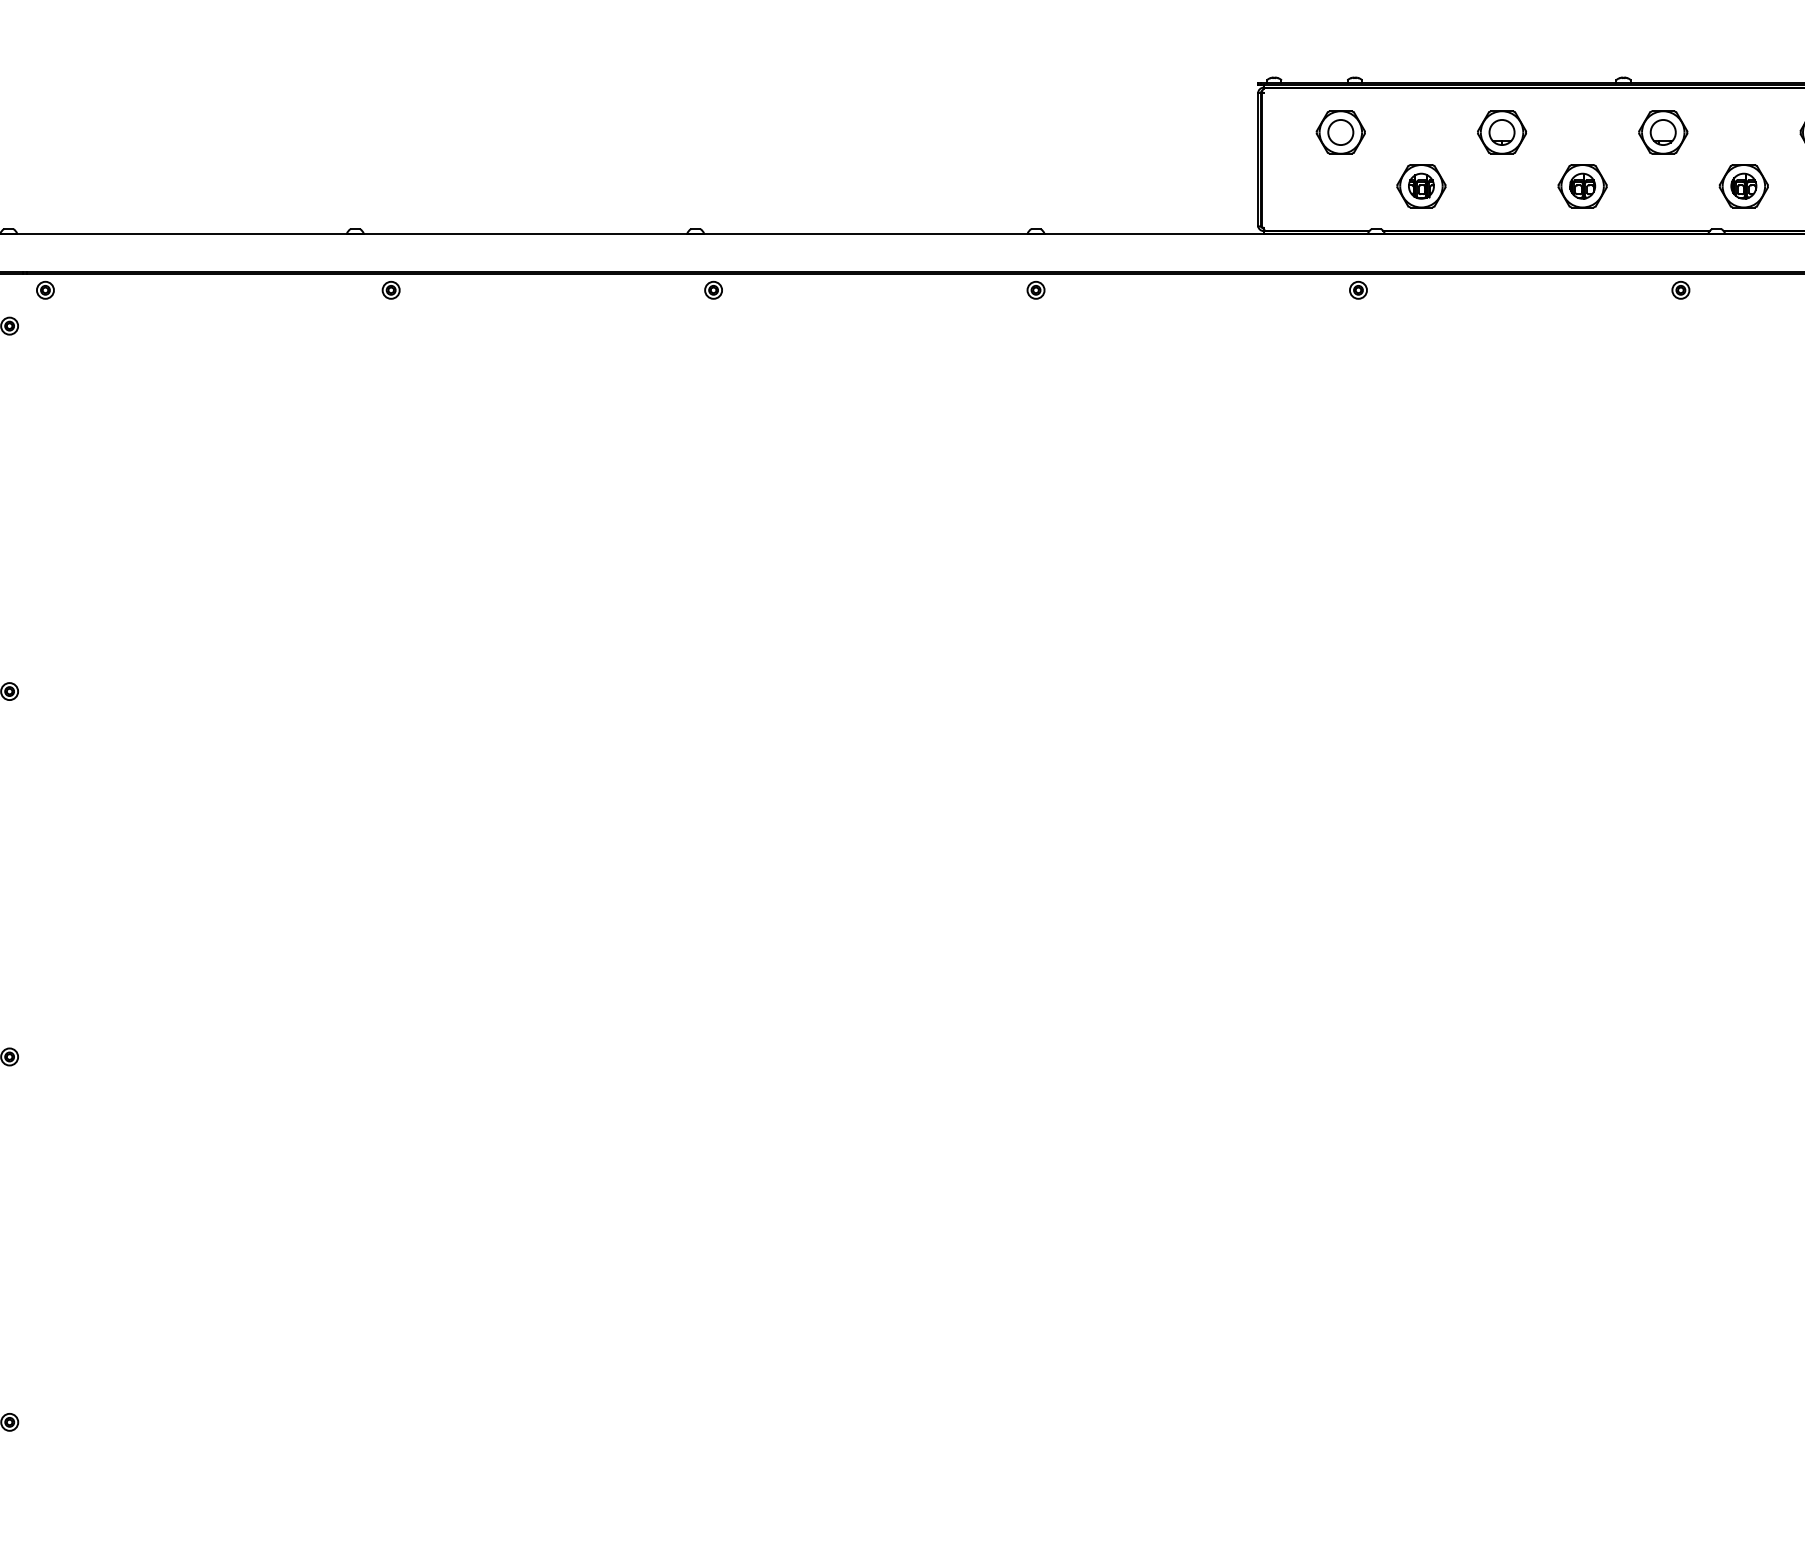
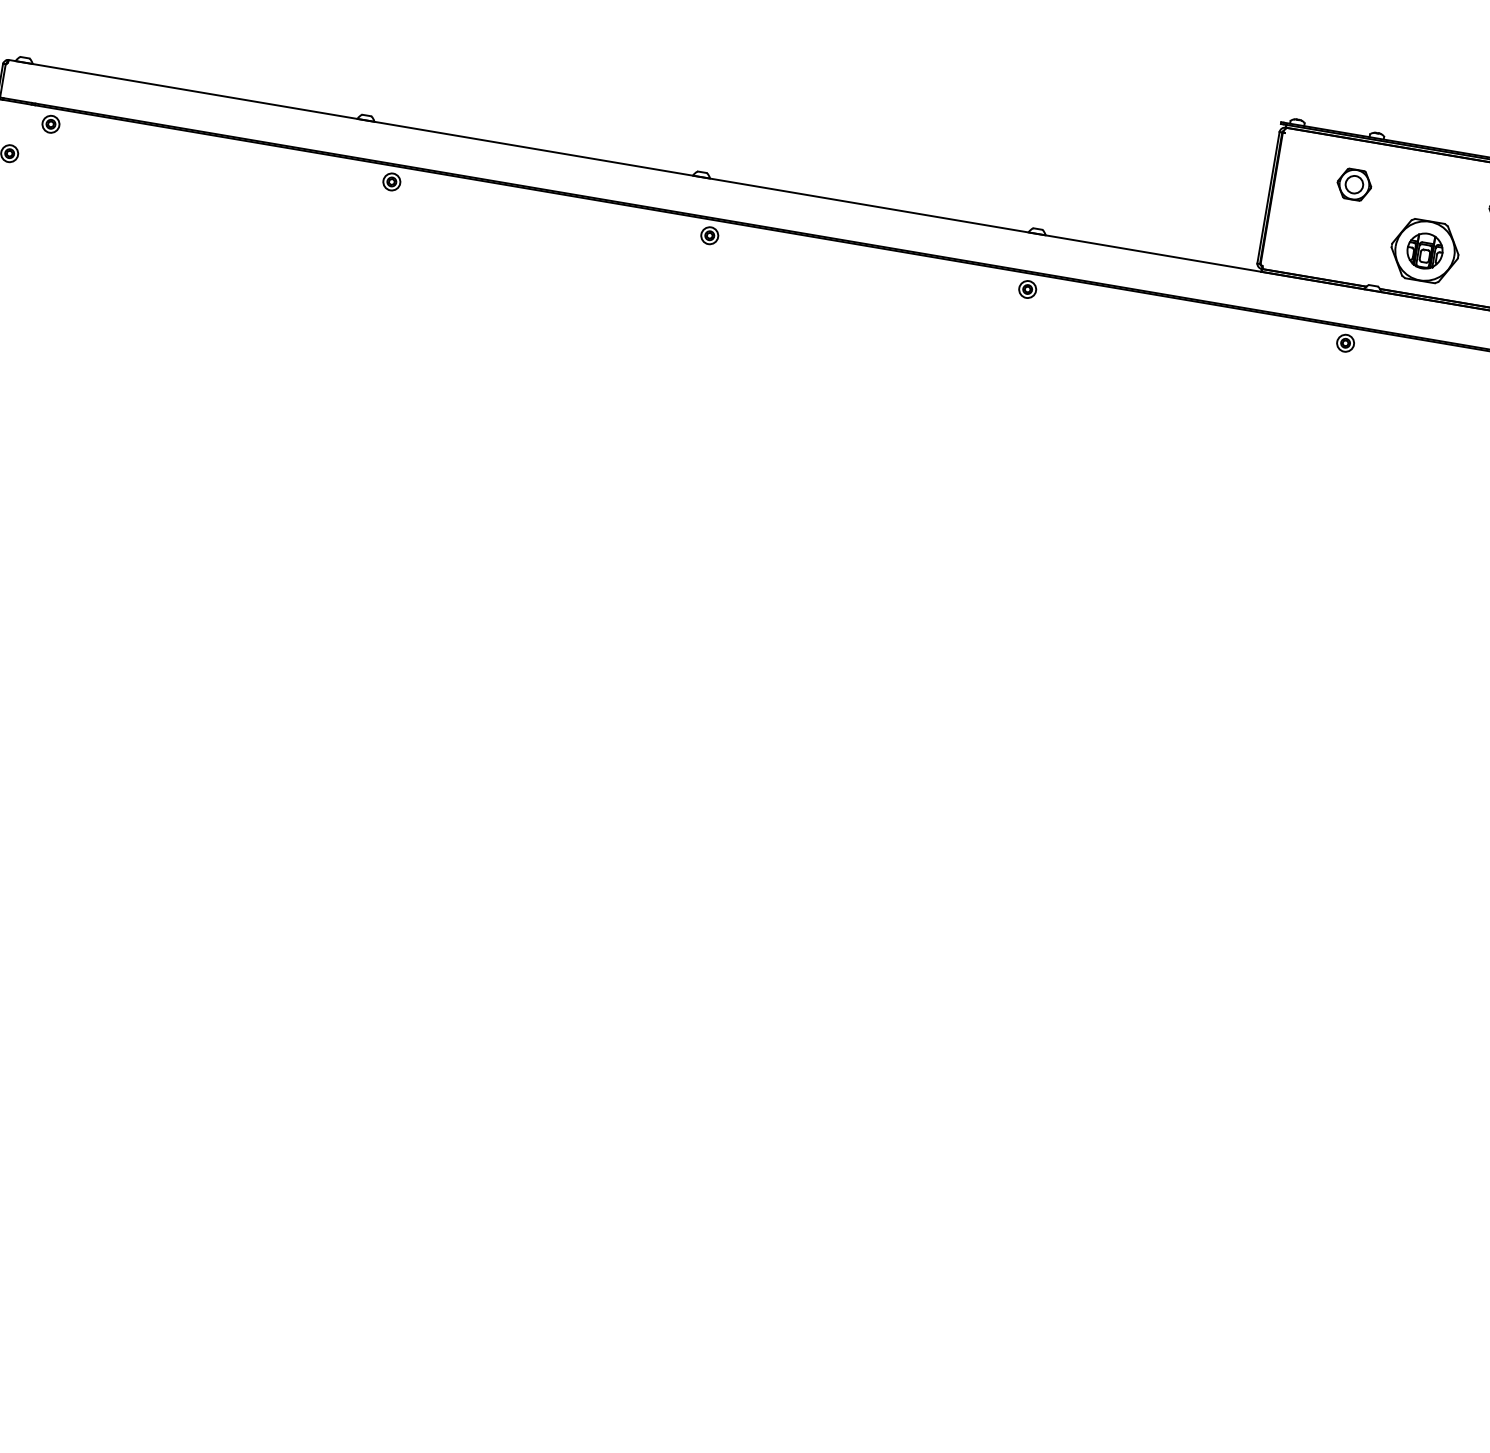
part: (1340, 132) -> (1354, 184), size x0.7
part: (1421, 186) -> (1425, 251), size x1.4

